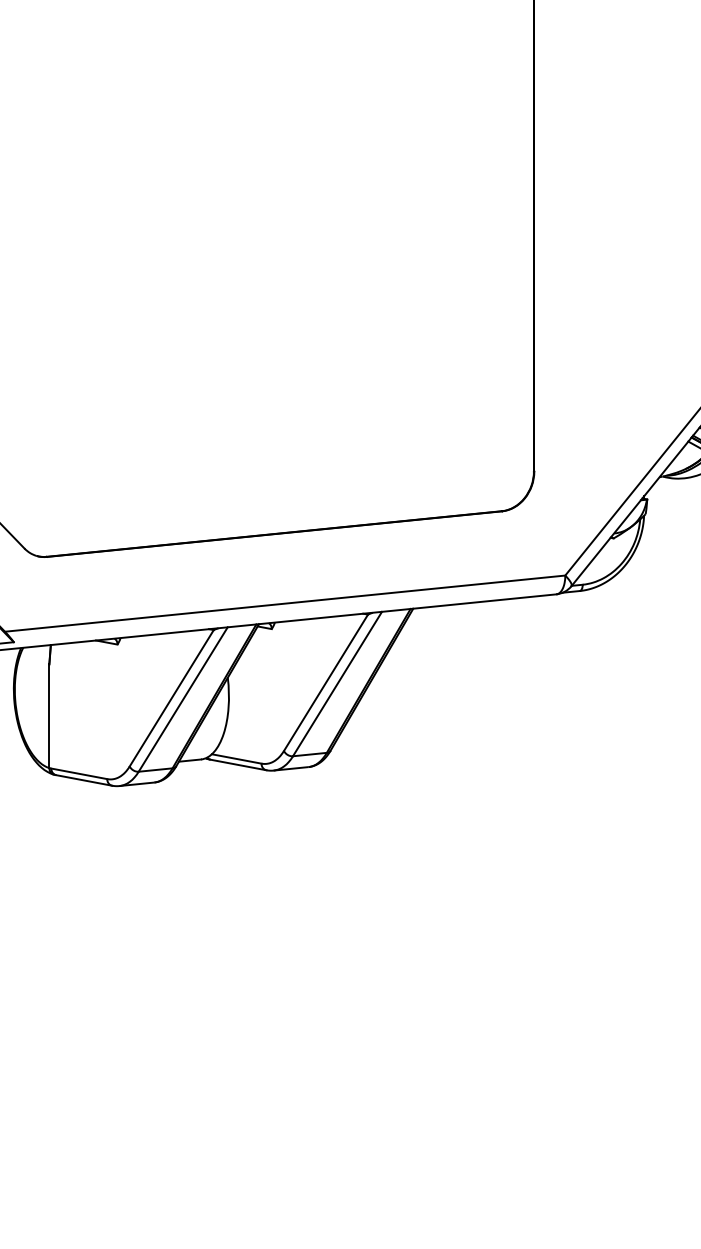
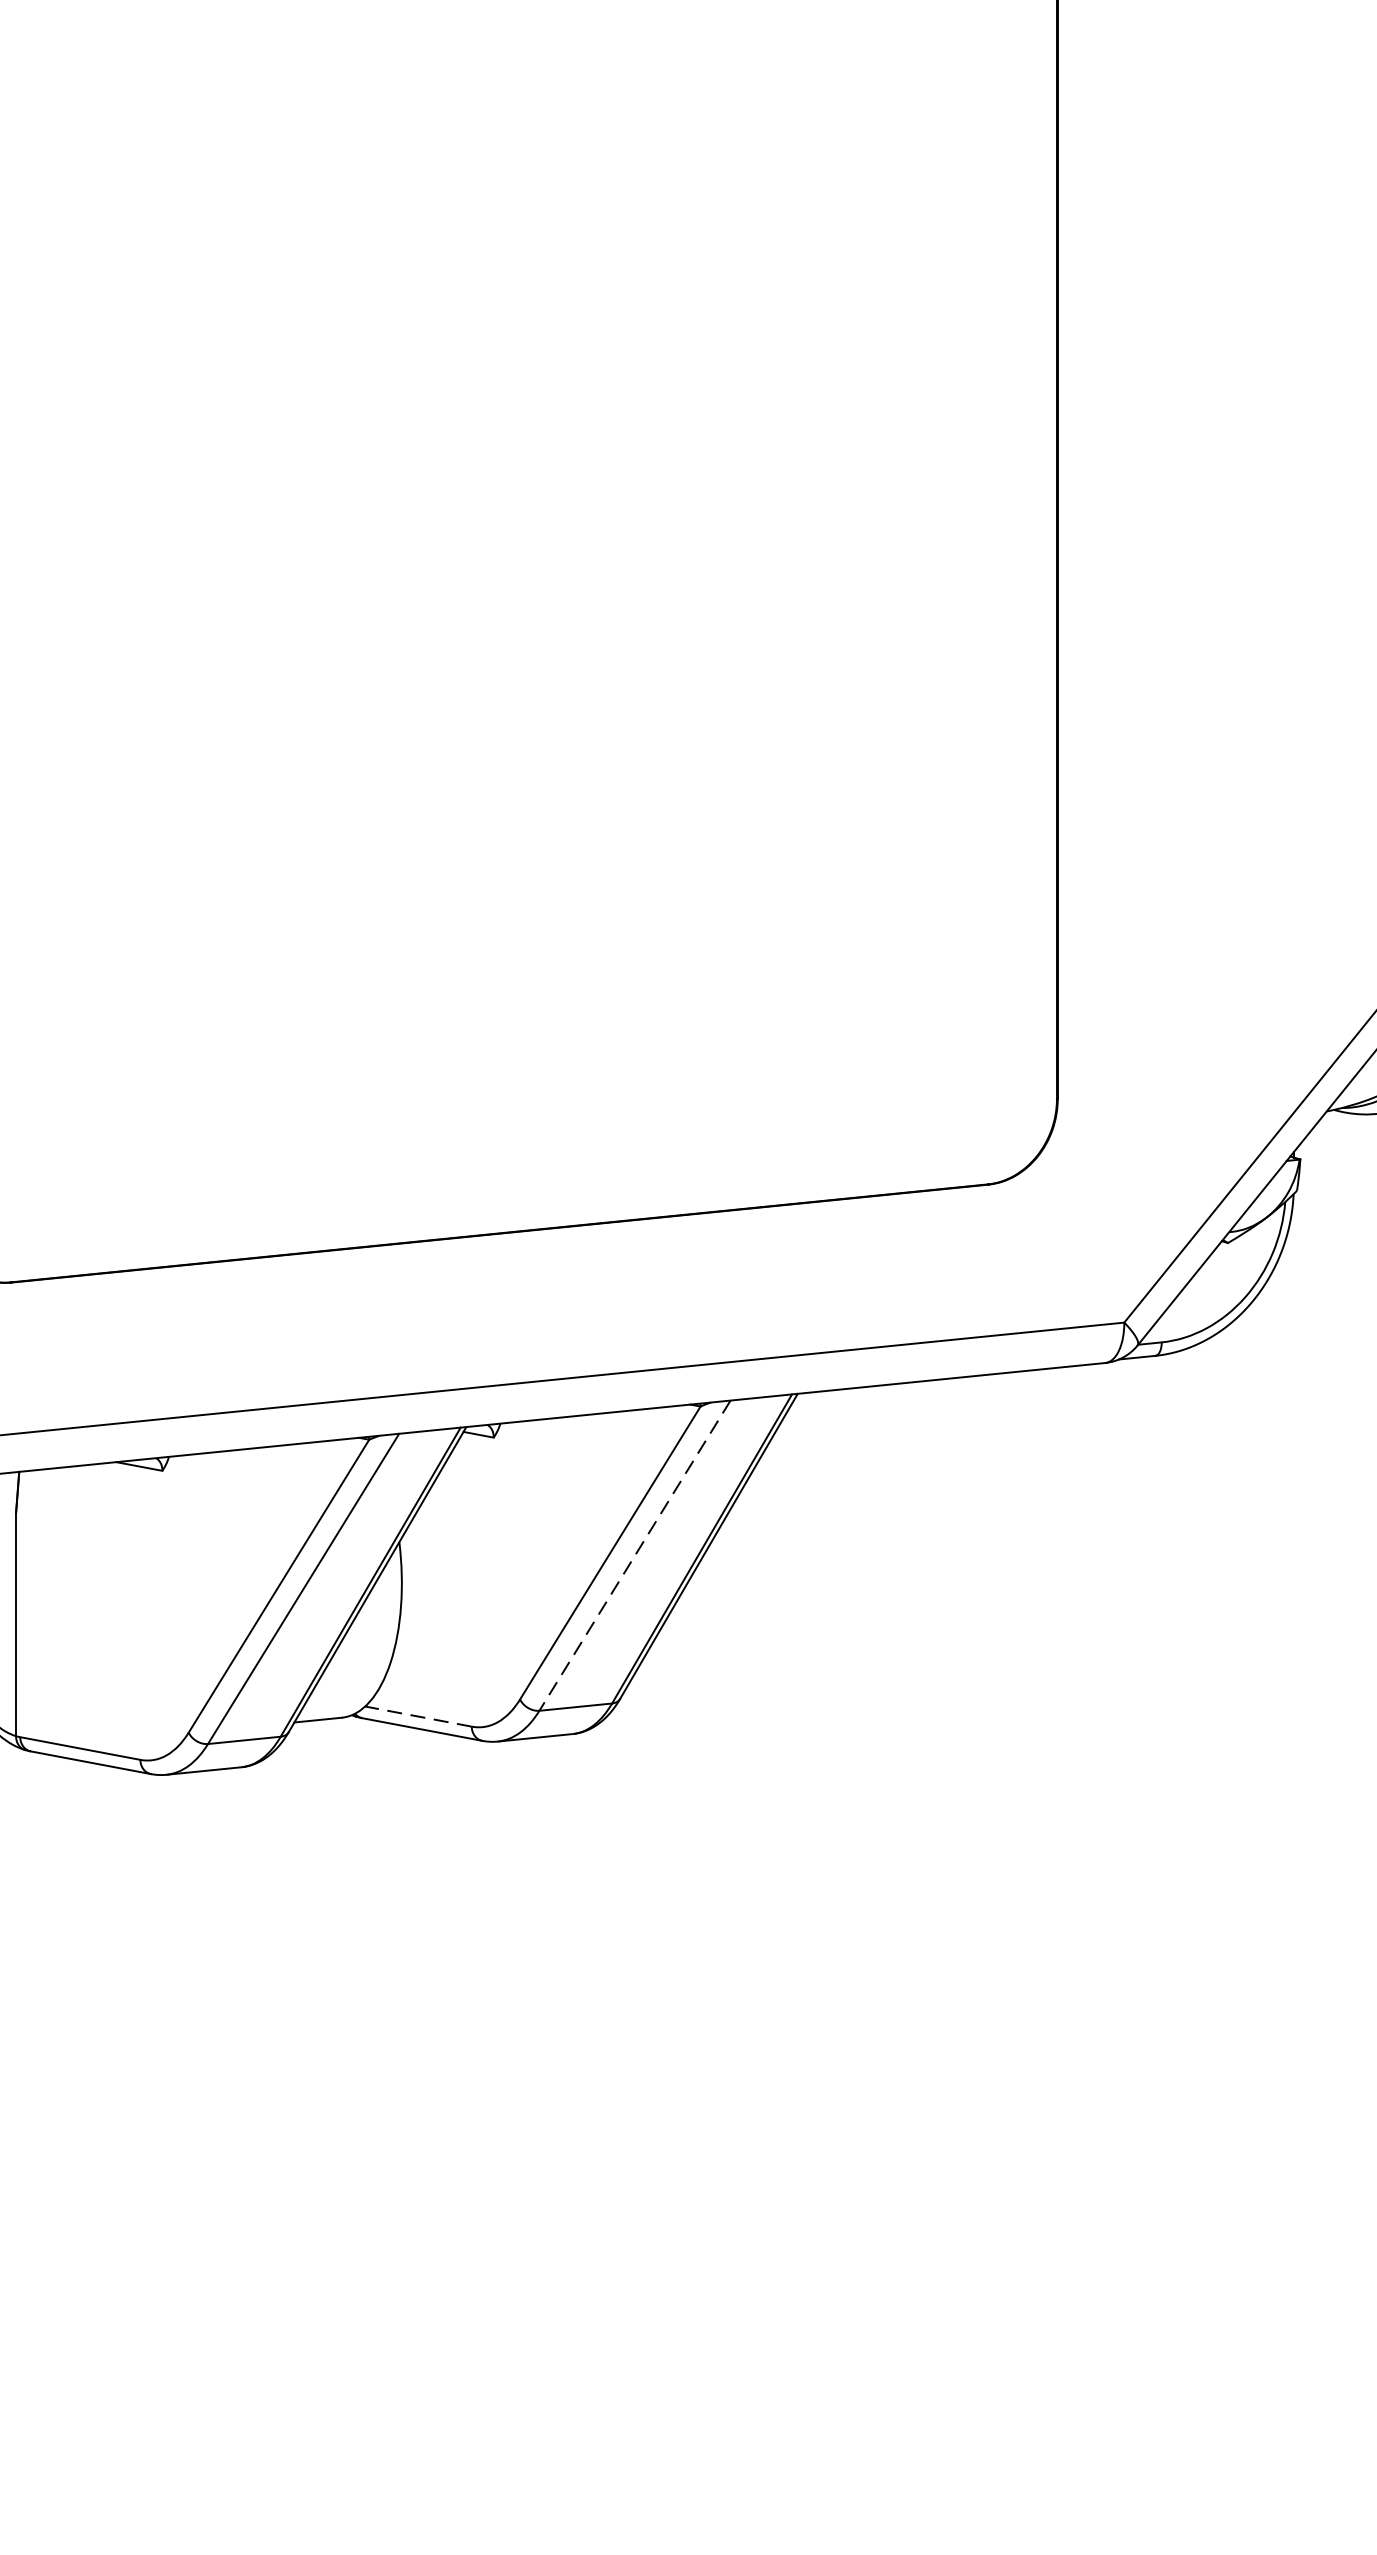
line: (337, 684) -> (634, 1556), solid -> dashed
line: (236, 758) -> (418, 1715), solid -> dashed

